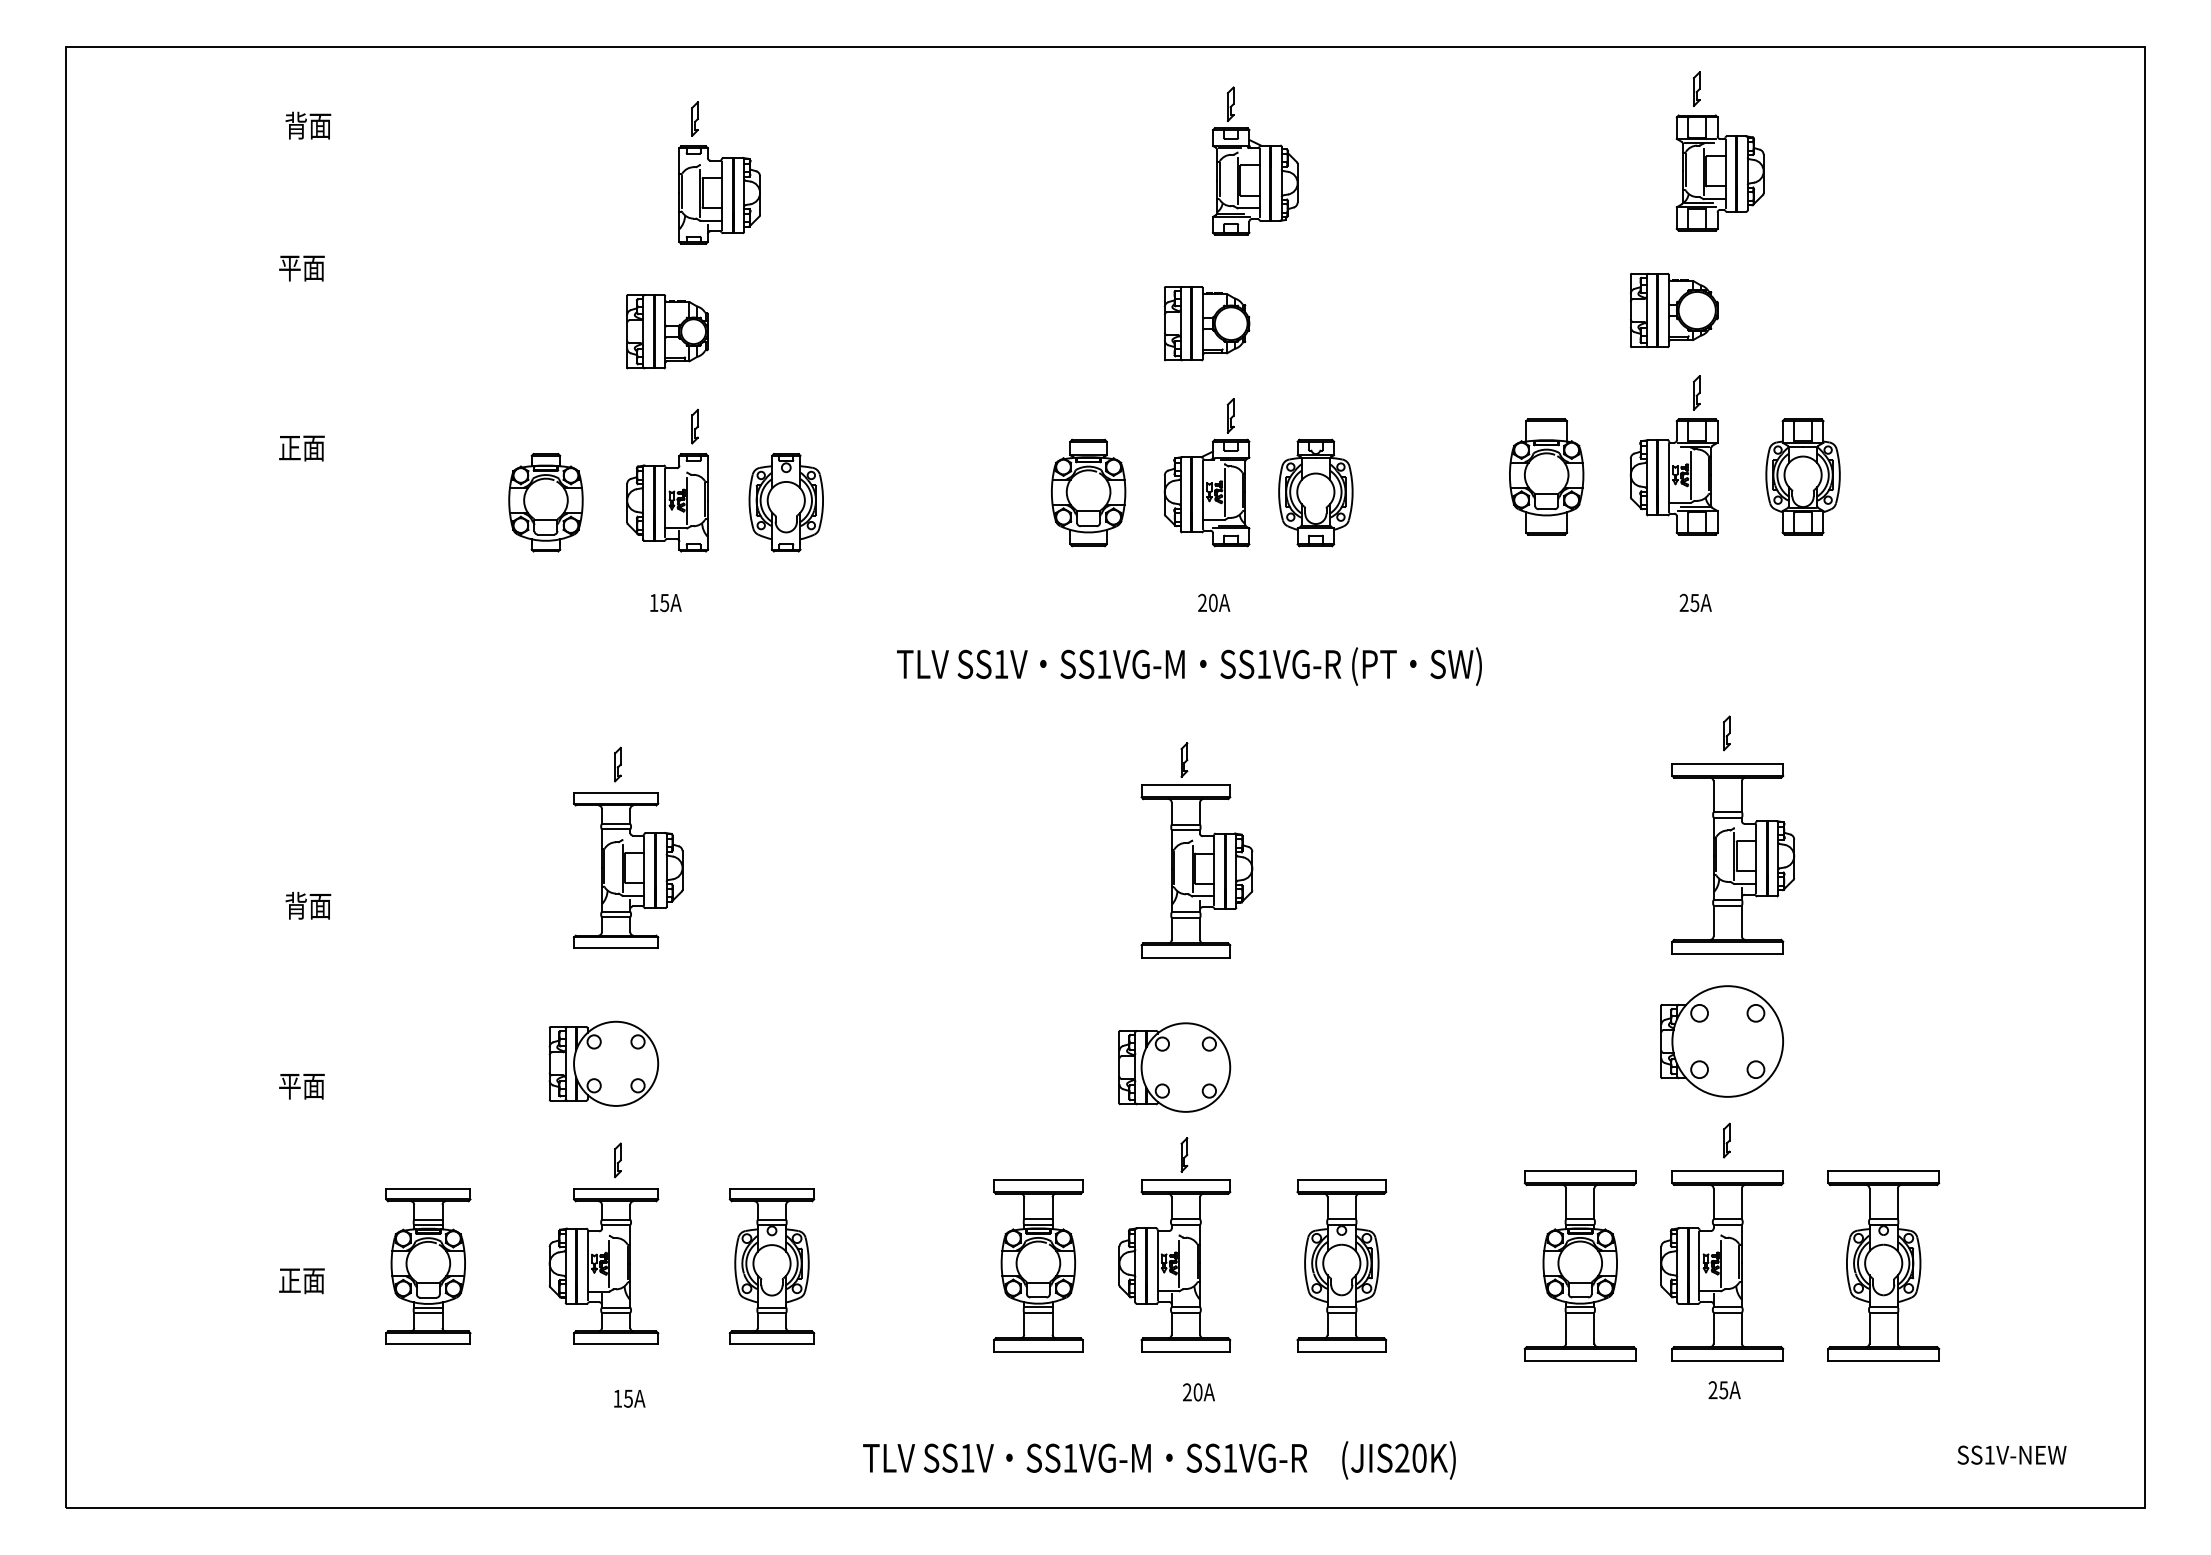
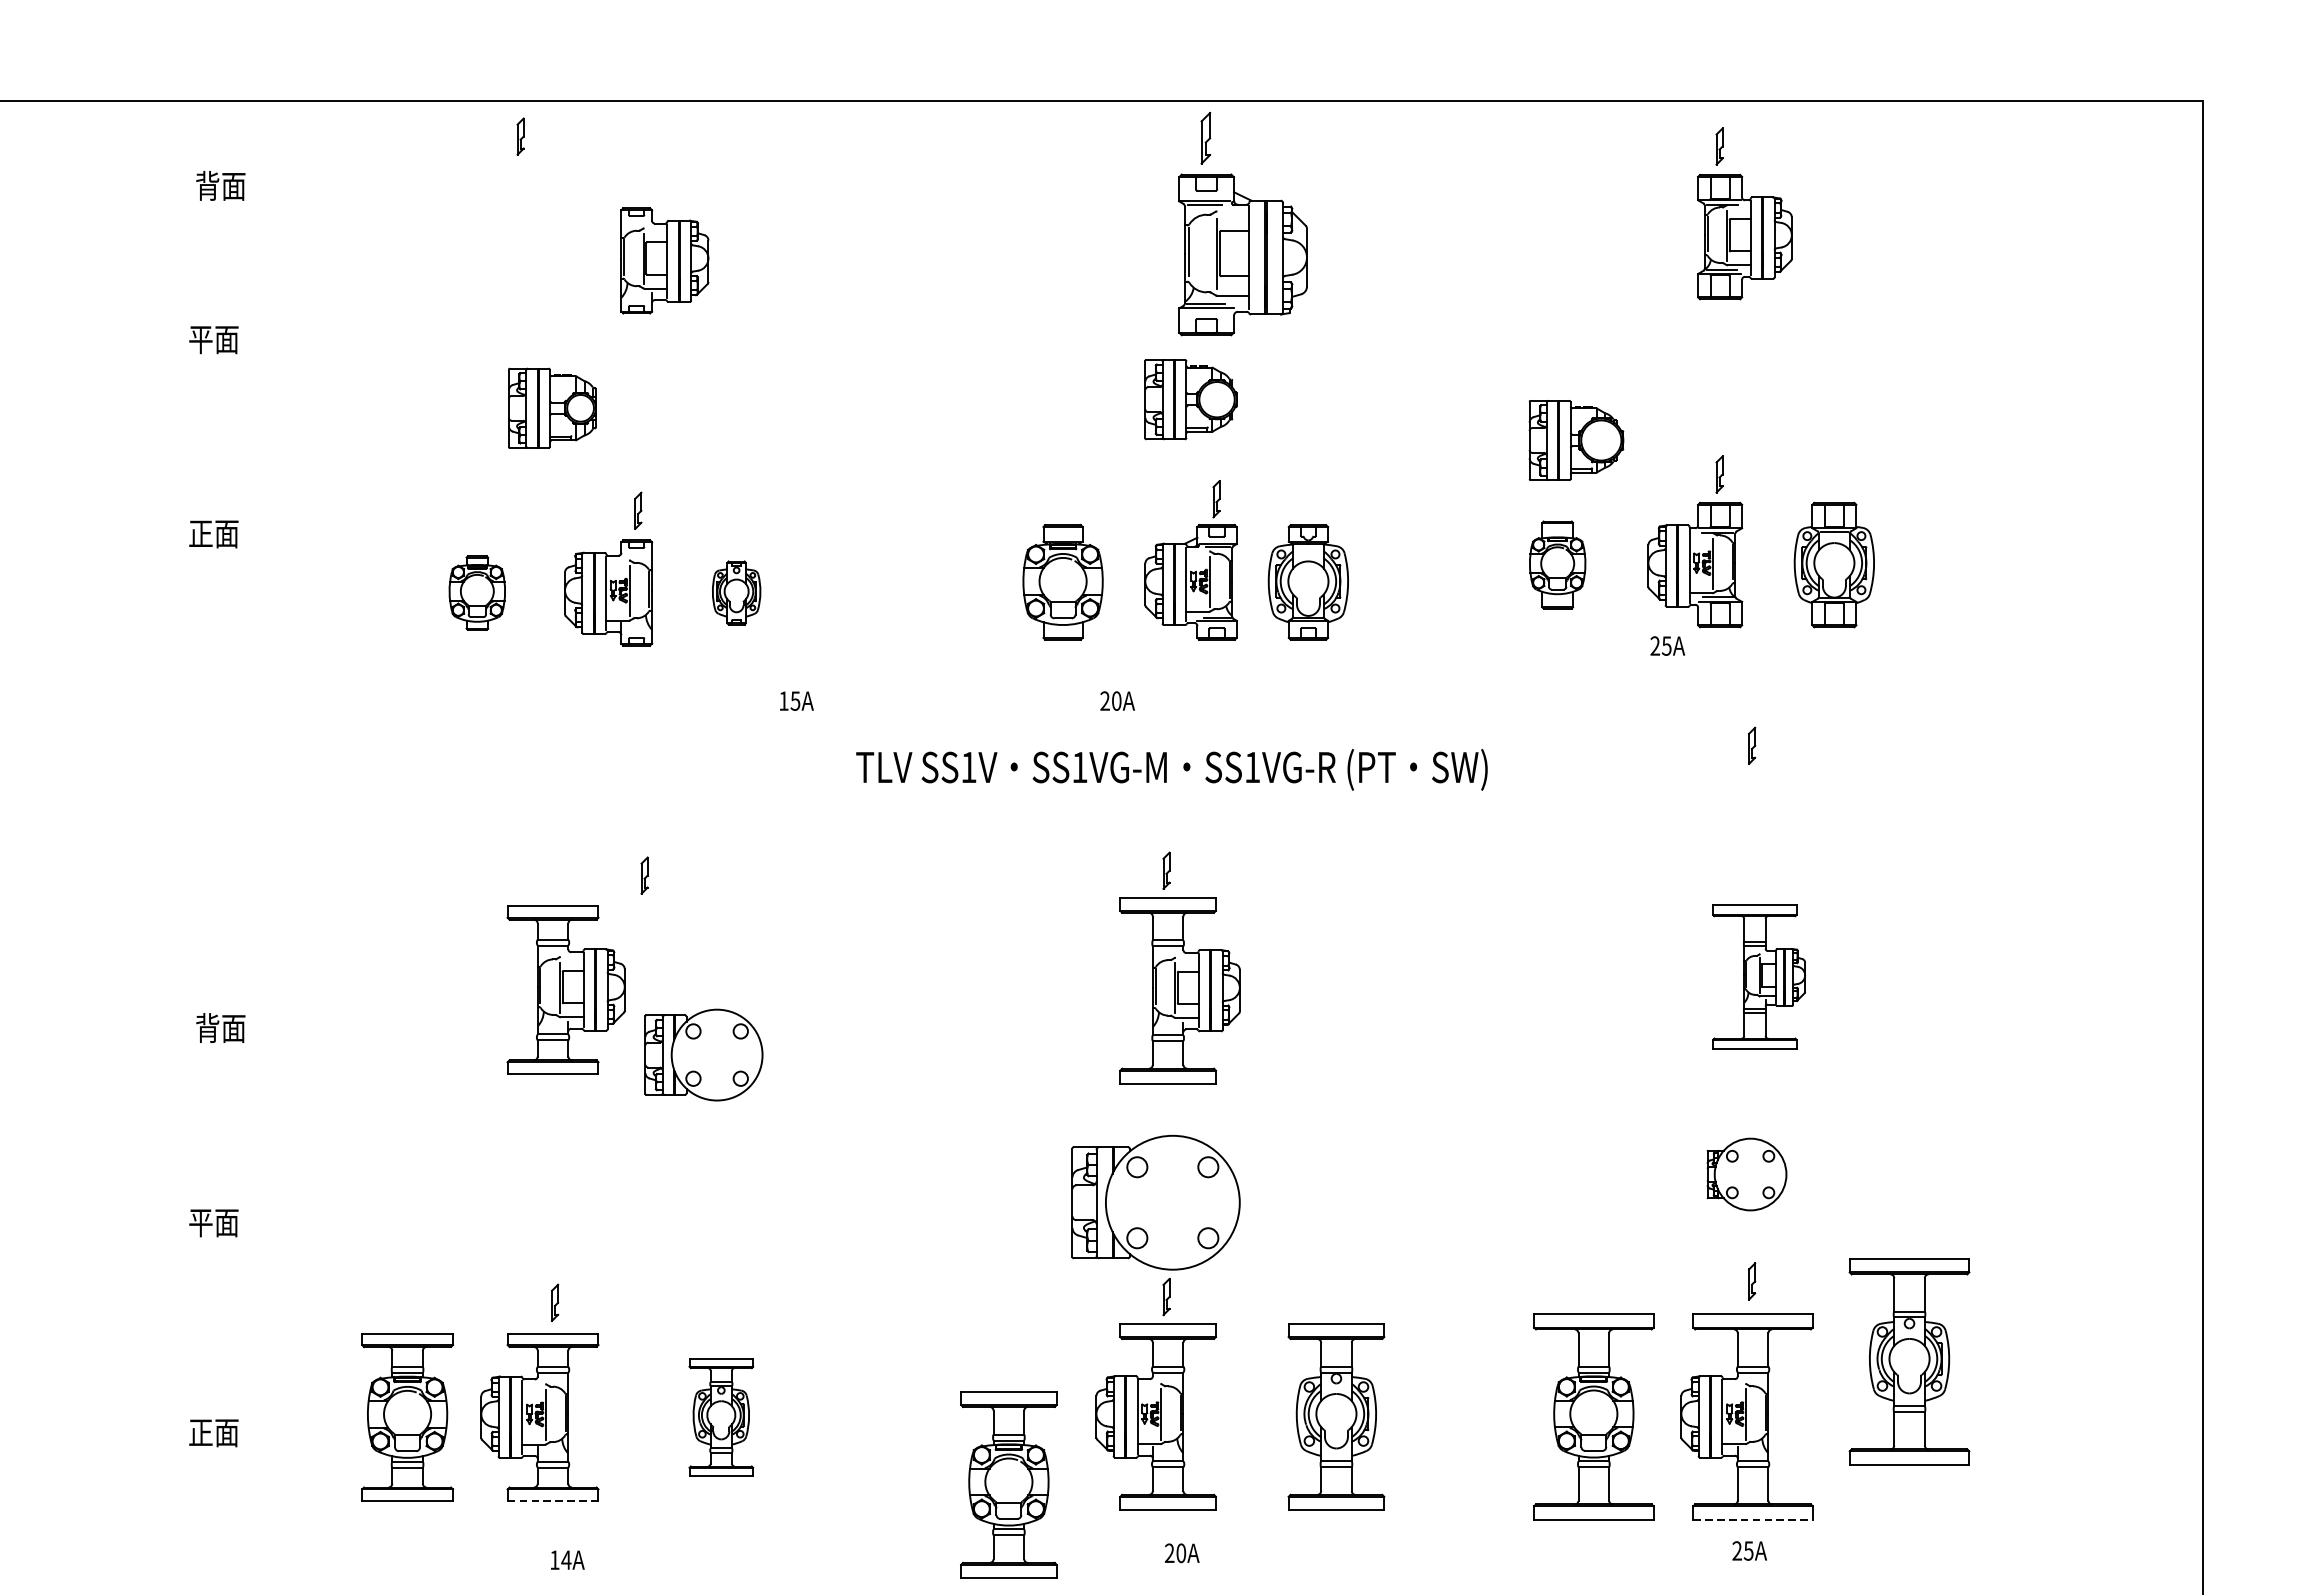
part: (694, 118) -> (520, 136), moved
part: (1255, 160) -> (1243, 223), size x1.4
part: (1673, 310) -> (1575, 440), moved
part: (667, 331) -> (552, 408), moved
part: (1546, 476) -> (1557, 564), size x0.7
part: (545, 502) -> (476, 592), size x0.7
part: (785, 502) -> (735, 592), size x0.6
text: (1214, 602) -> (1118, 700), moved
text: (1695, 602) -> (1667, 645), moved
text: (665, 603) -> (796, 701), moved
part: (1726, 733) -> (1751, 745), moved
part: (617, 764) -> (644, 875), moved
part: (1733, 858) -> (1759, 976), size x0.7
part: (1721, 1041) -> (1746, 1174), size x0.6
part: (603, 1063) -> (703, 1054), moved
part: (1174, 1067) -> (1155, 1202), size x1.4
part: (1038, 1265) -> (1009, 1484), moved
part: (1883, 1265) -> (1909, 1361), moved
part: (428, 1266) -> (407, 1417), moved
part: (771, 1266) -> (720, 1417), size x0.7
line: (615, 1343) -> (552, 1500), solid -> dashed
line: (1728, 1361) -> (1753, 1519), solid -> dashed
text: (628, 1398) -> (566, 1559), 15A -> 14A

